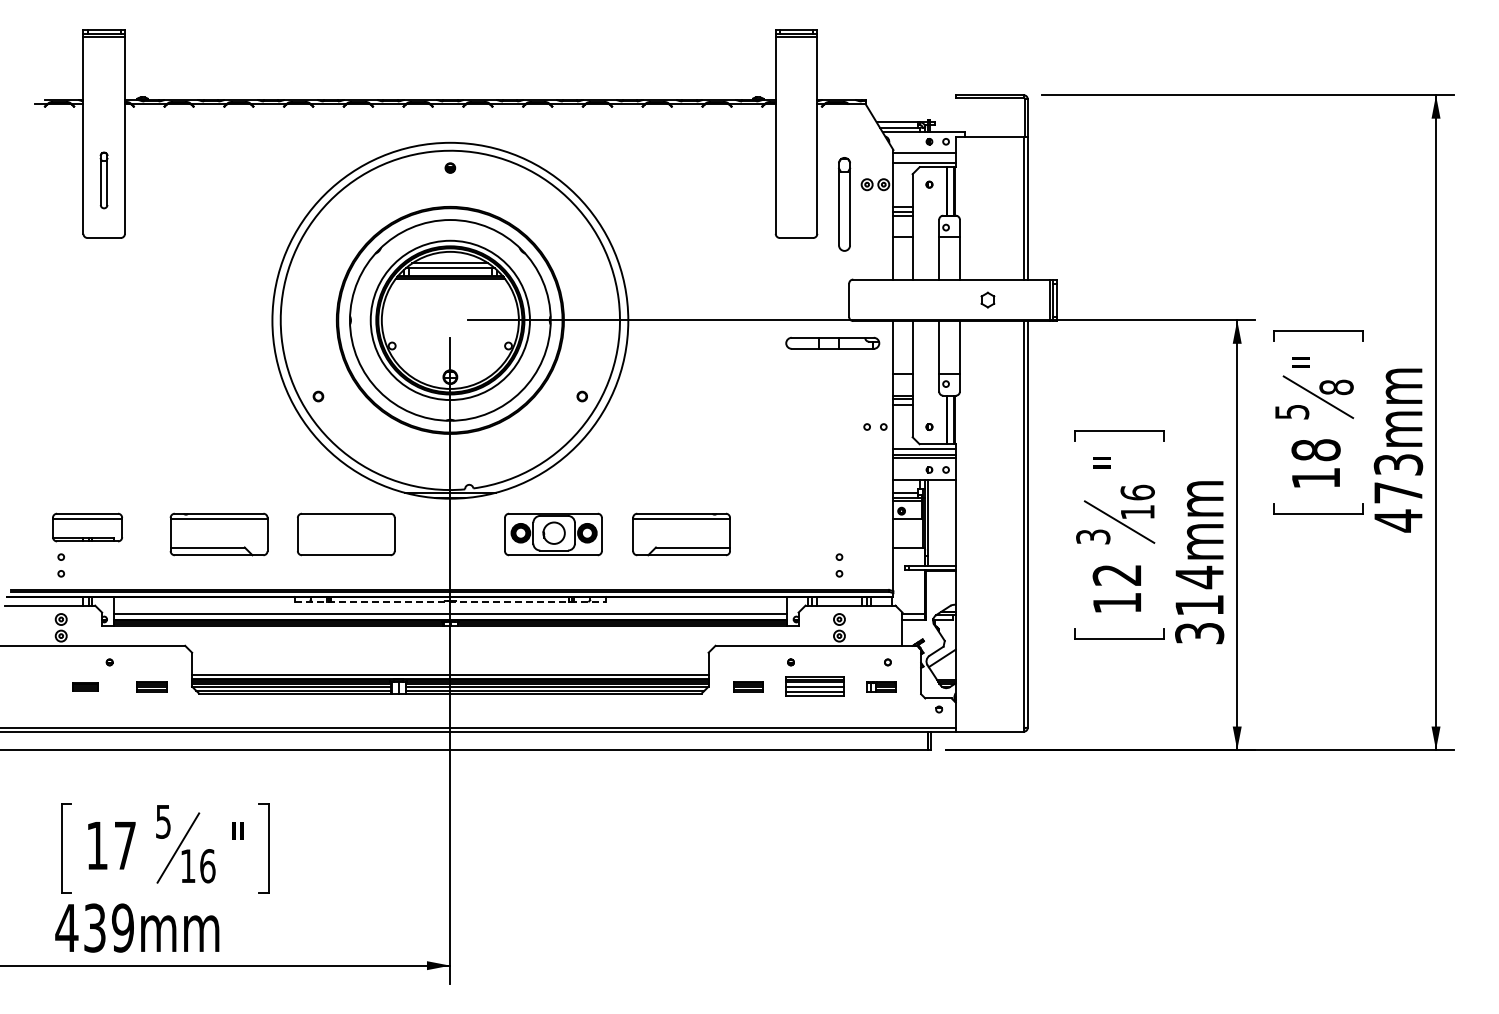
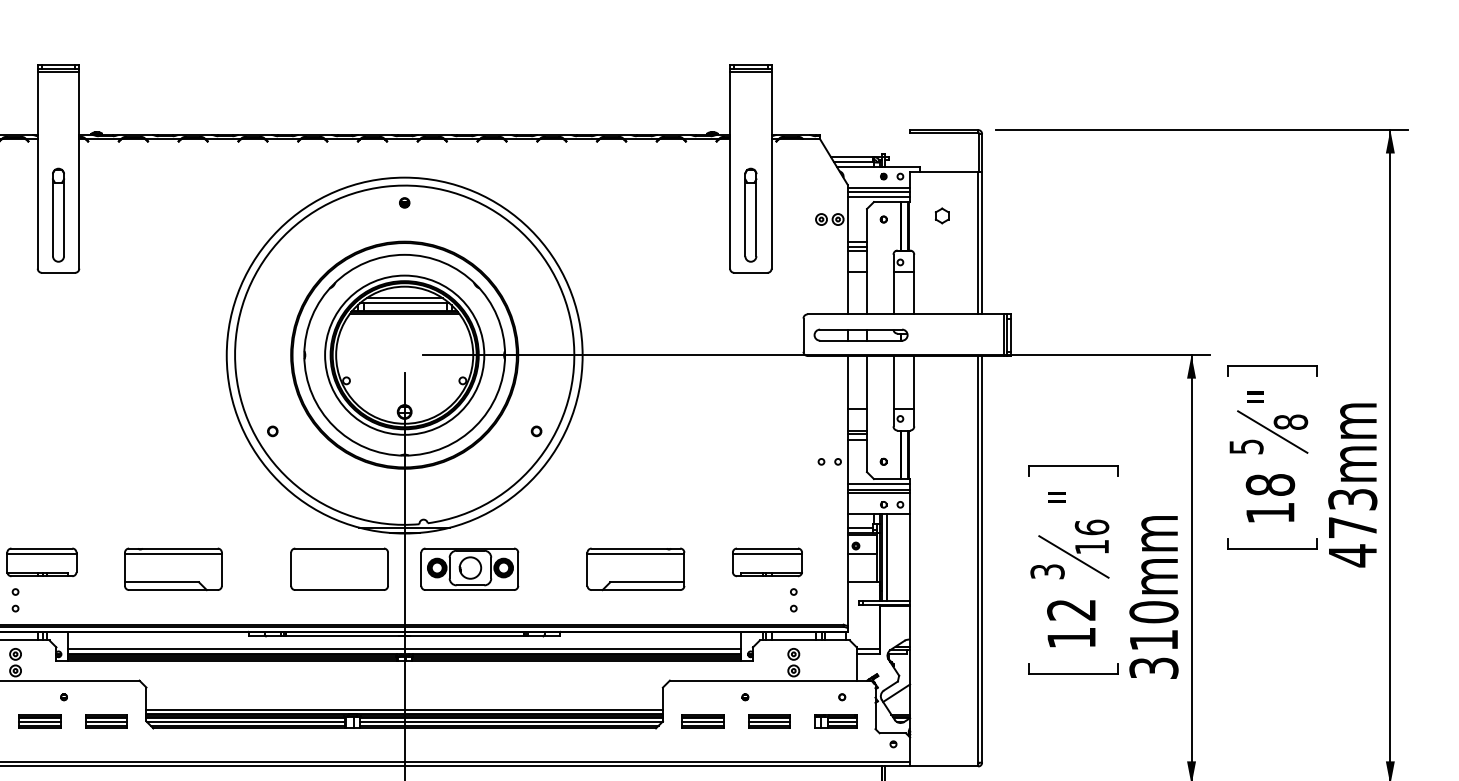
line: (924, 157) -> (878, 192), added
part: (103, 180) -> (57, 215), size x1.67
part: (844, 204) -> (750, 215), moved
part: (987, 299) -> (941, 215), moved
part: (832, 342) -> (860, 334), moved
line: (932, 522) -> (886, 557), added
part: (812, 527) -> (766, 562), added
part: (346, 534) -> (339, 569), moved
part: (553, 534) -> (469, 569), moved
text: (1199, 577) -> (1153, 612), 314mm -> 310mm
line: (450, 601) -> (404, 636), dashed -> solid
part: (85, 686) -> (39, 721), size x1.67
part: (151, 686) -> (105, 721), size x1.43
part: (748, 686) -> (702, 721), size x1.43
part: (814, 686) -> (768, 721), size x0.71
part: (881, 686) -> (835, 721), size x1.43

